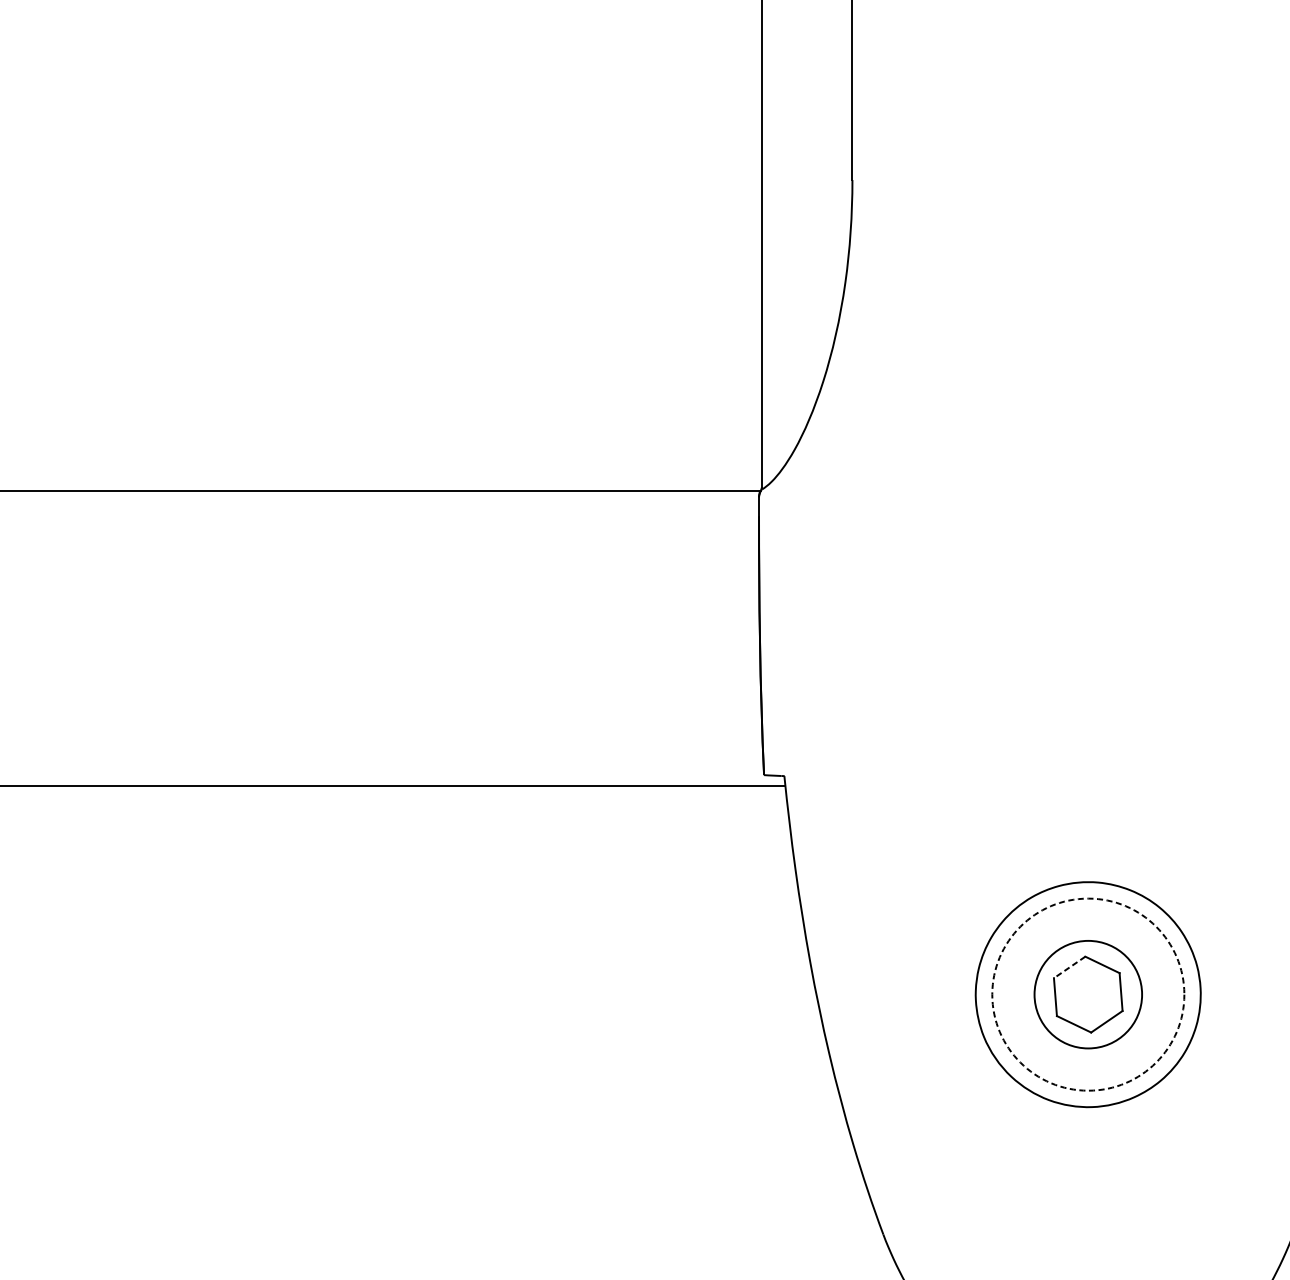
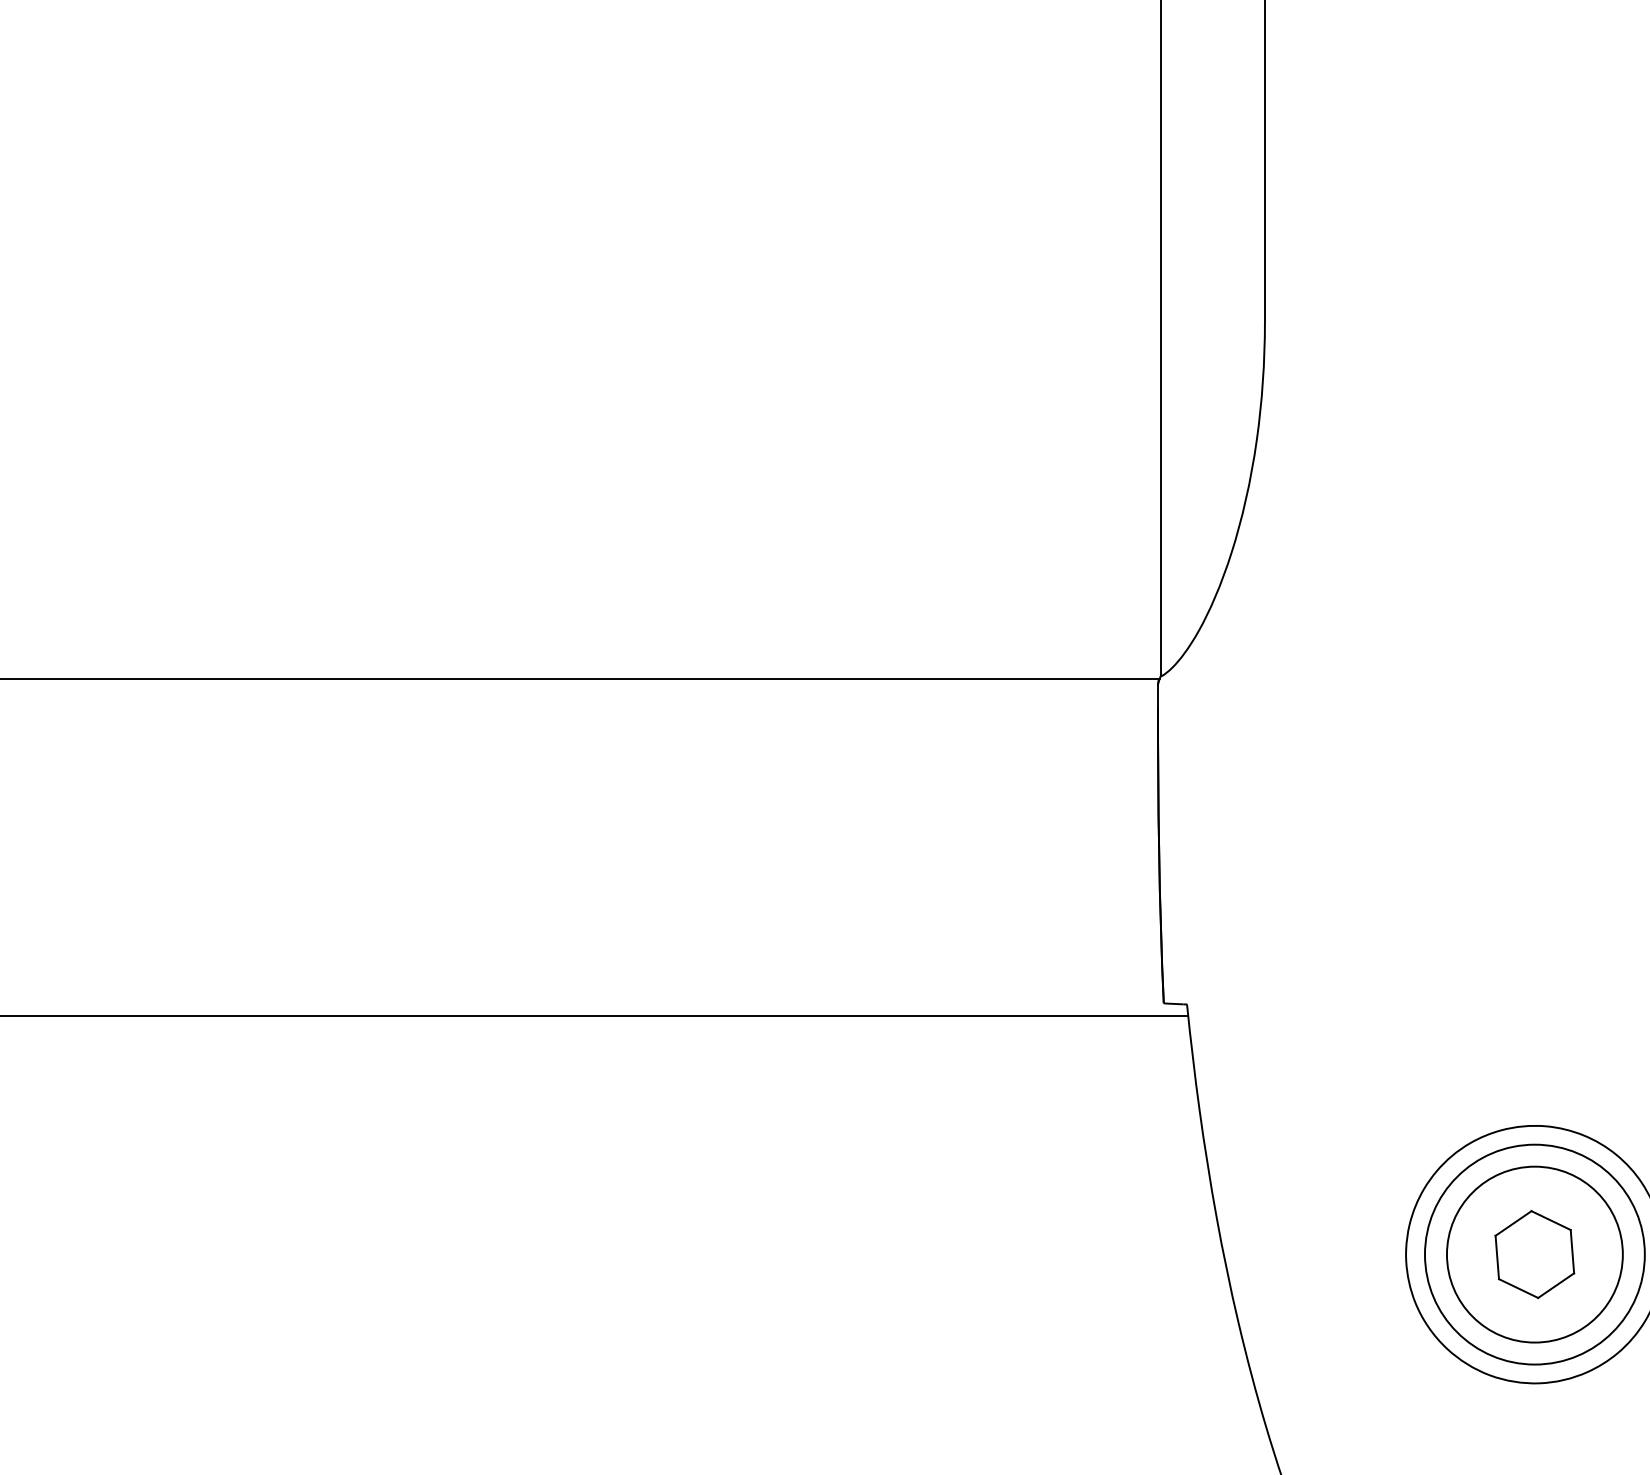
line: (1069, 967) -> (1513, 1223), dashed -> solid
circle: (1087, 994) -> (1534, 1254), dashed -> solid
circle: (1087, 994) -> (1534, 1254), size x1.43

